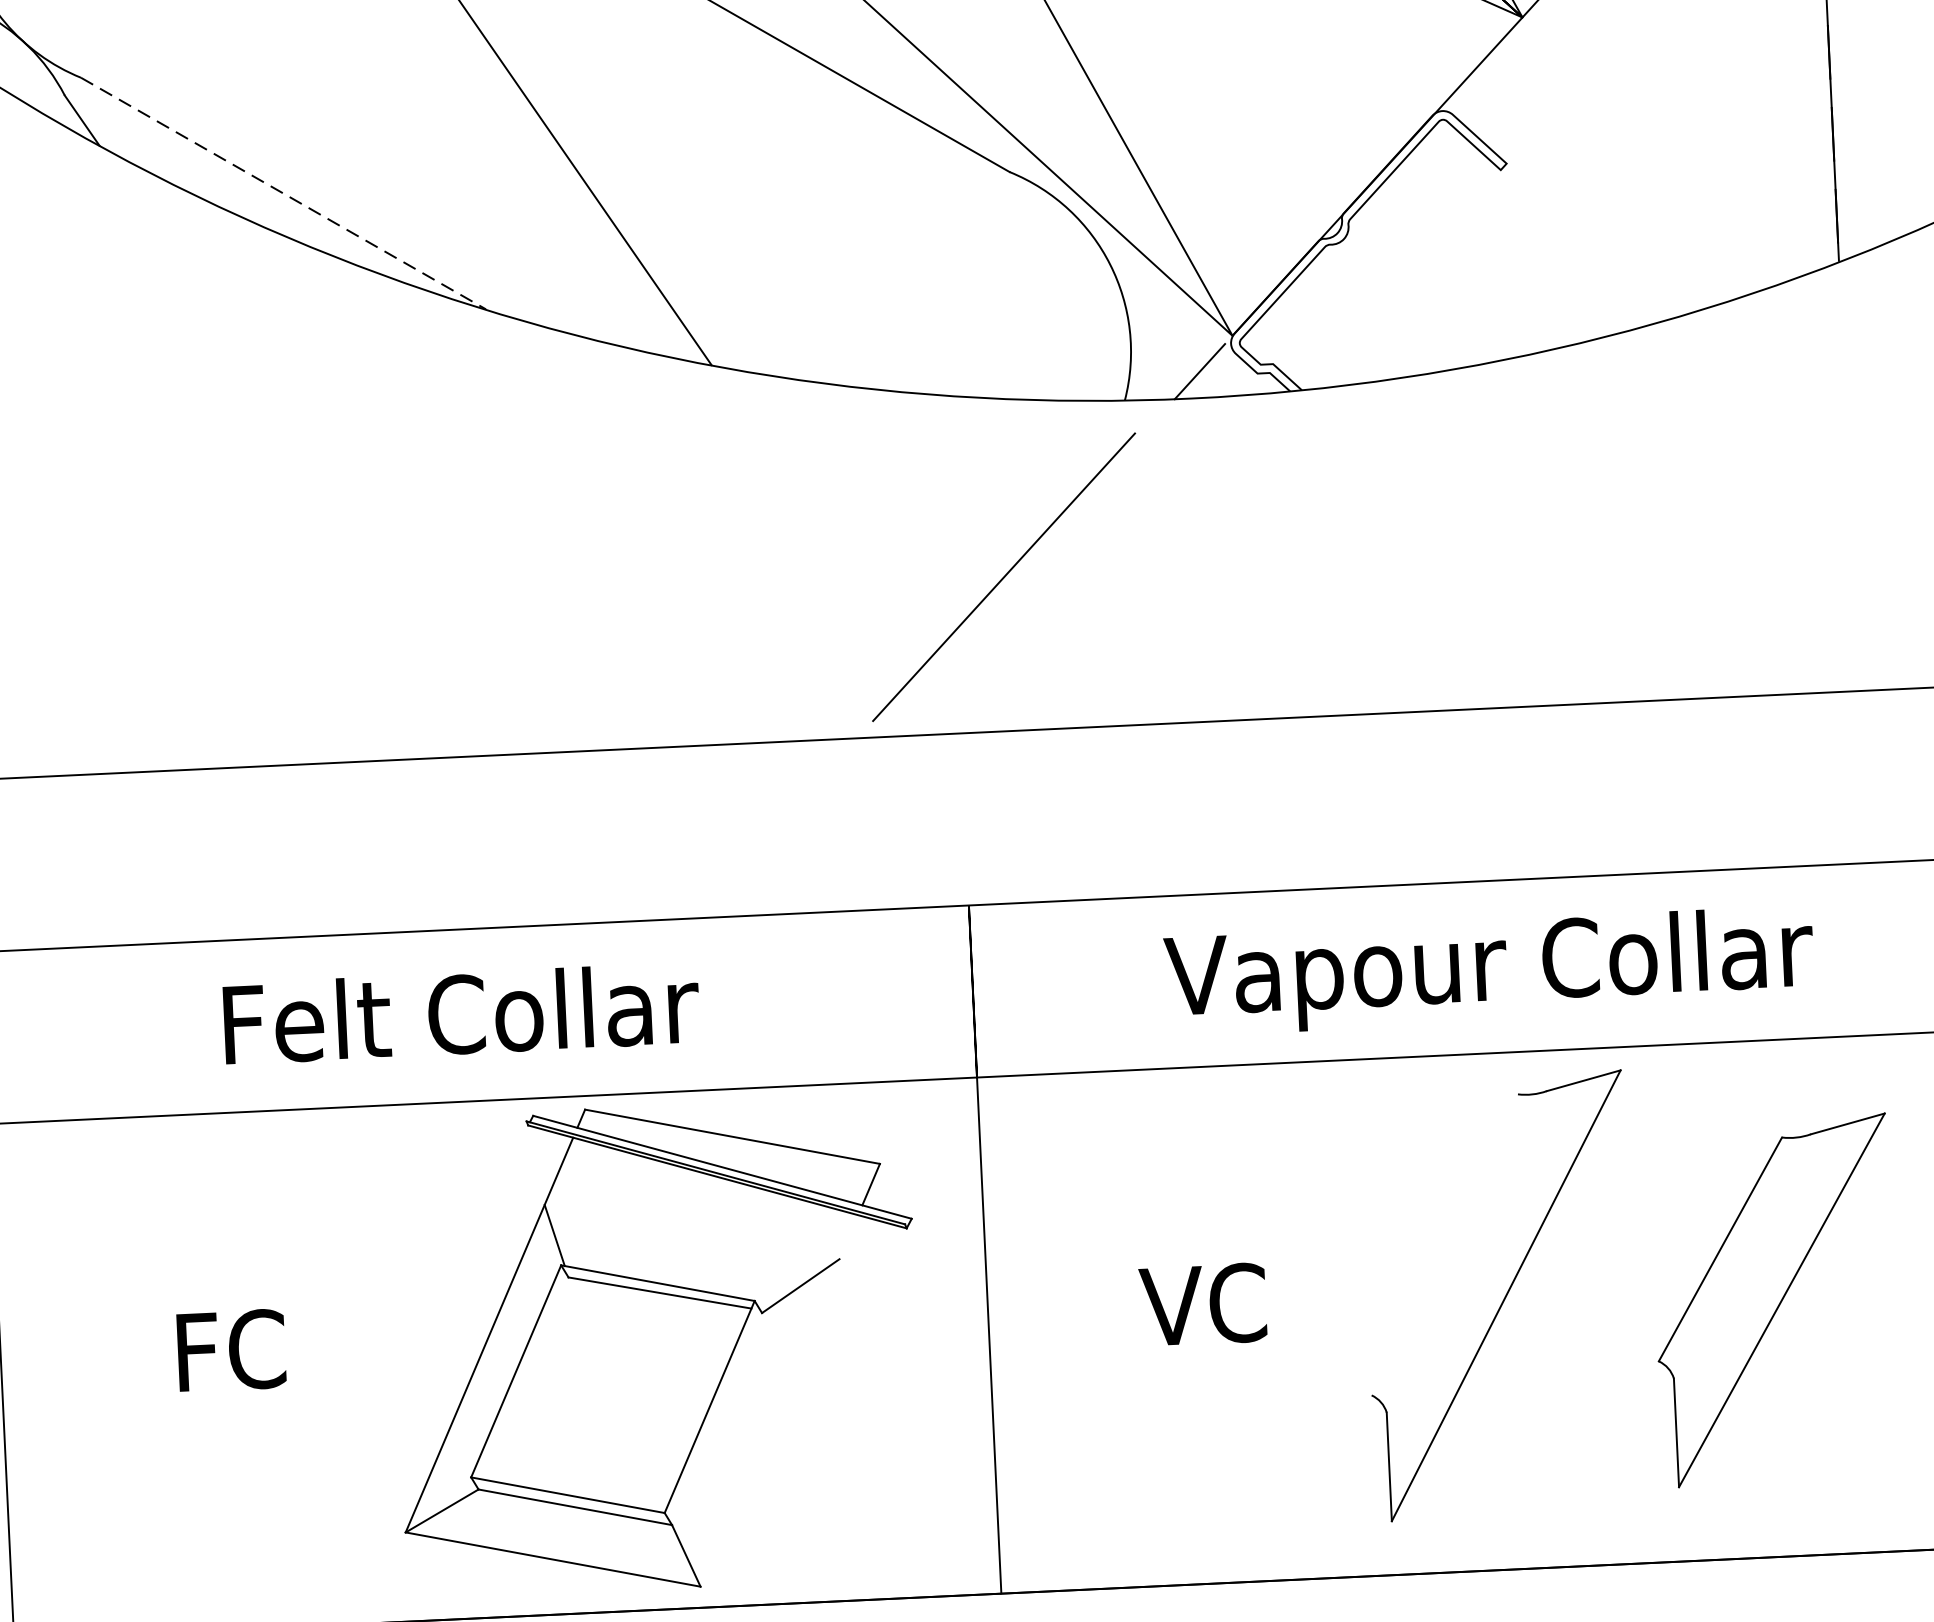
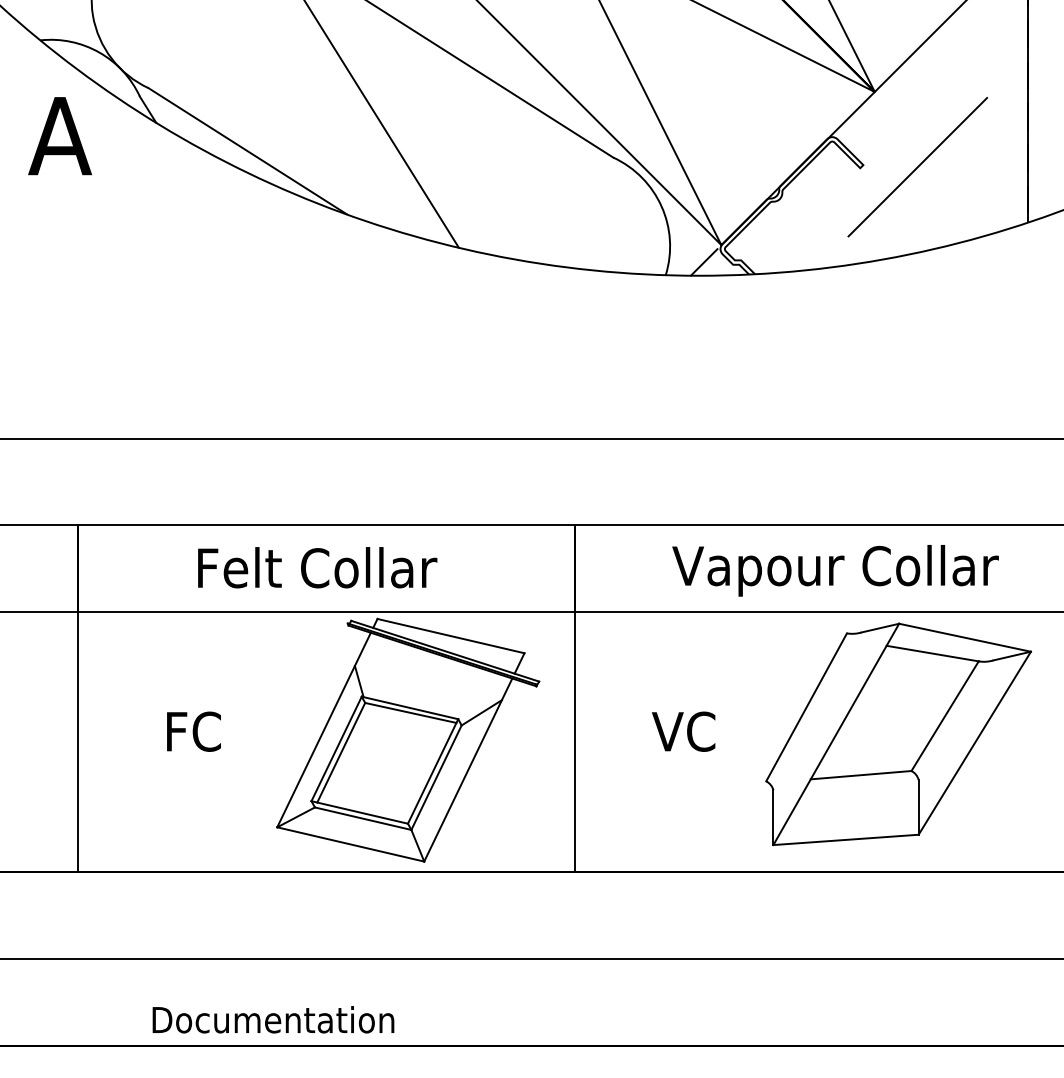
line: (285, 194) -> (248, 151), dashed -> solid
line: (1003, 577) -> (917, 167), moved
line: (1751, 1091) -> (964, 637), added
line: (1689, 1126) -> (932, 653), added
line: (1444, 1245) -> (806, 707), added
line: (1558, 1375) -> (860, 775), added
line: (526, 1377) -> (341, 752), added
line: (779, 1399) -> (468, 769), added
line: (716, 1418) -> (436, 777), added
line: (1534, 1503) -> (845, 839), added

